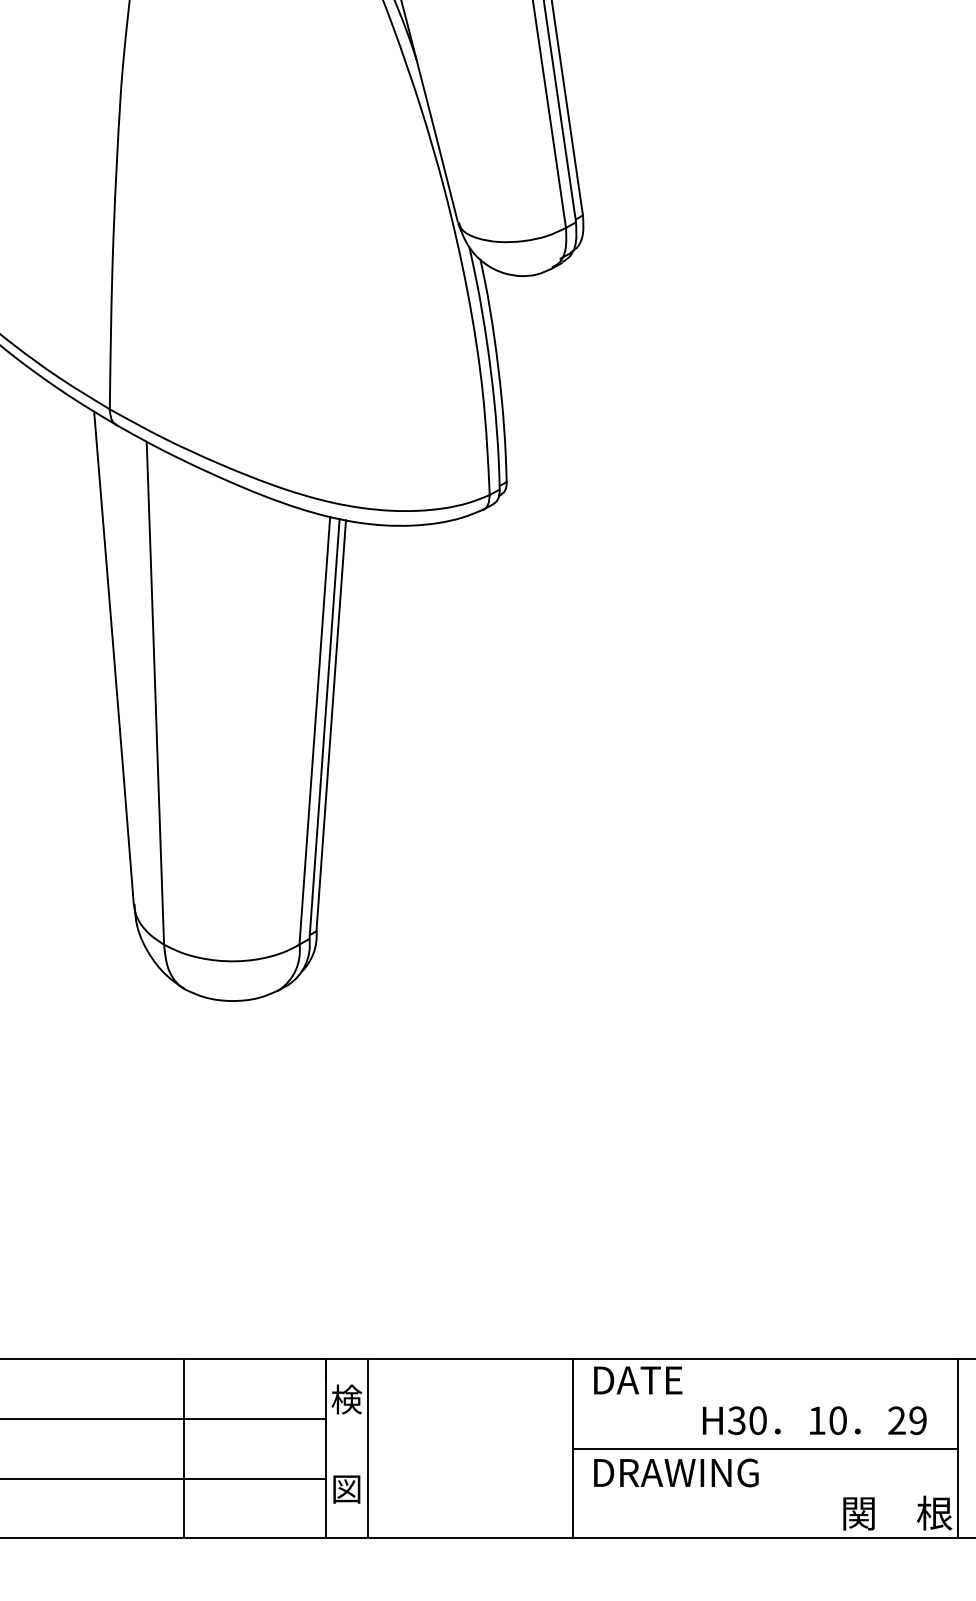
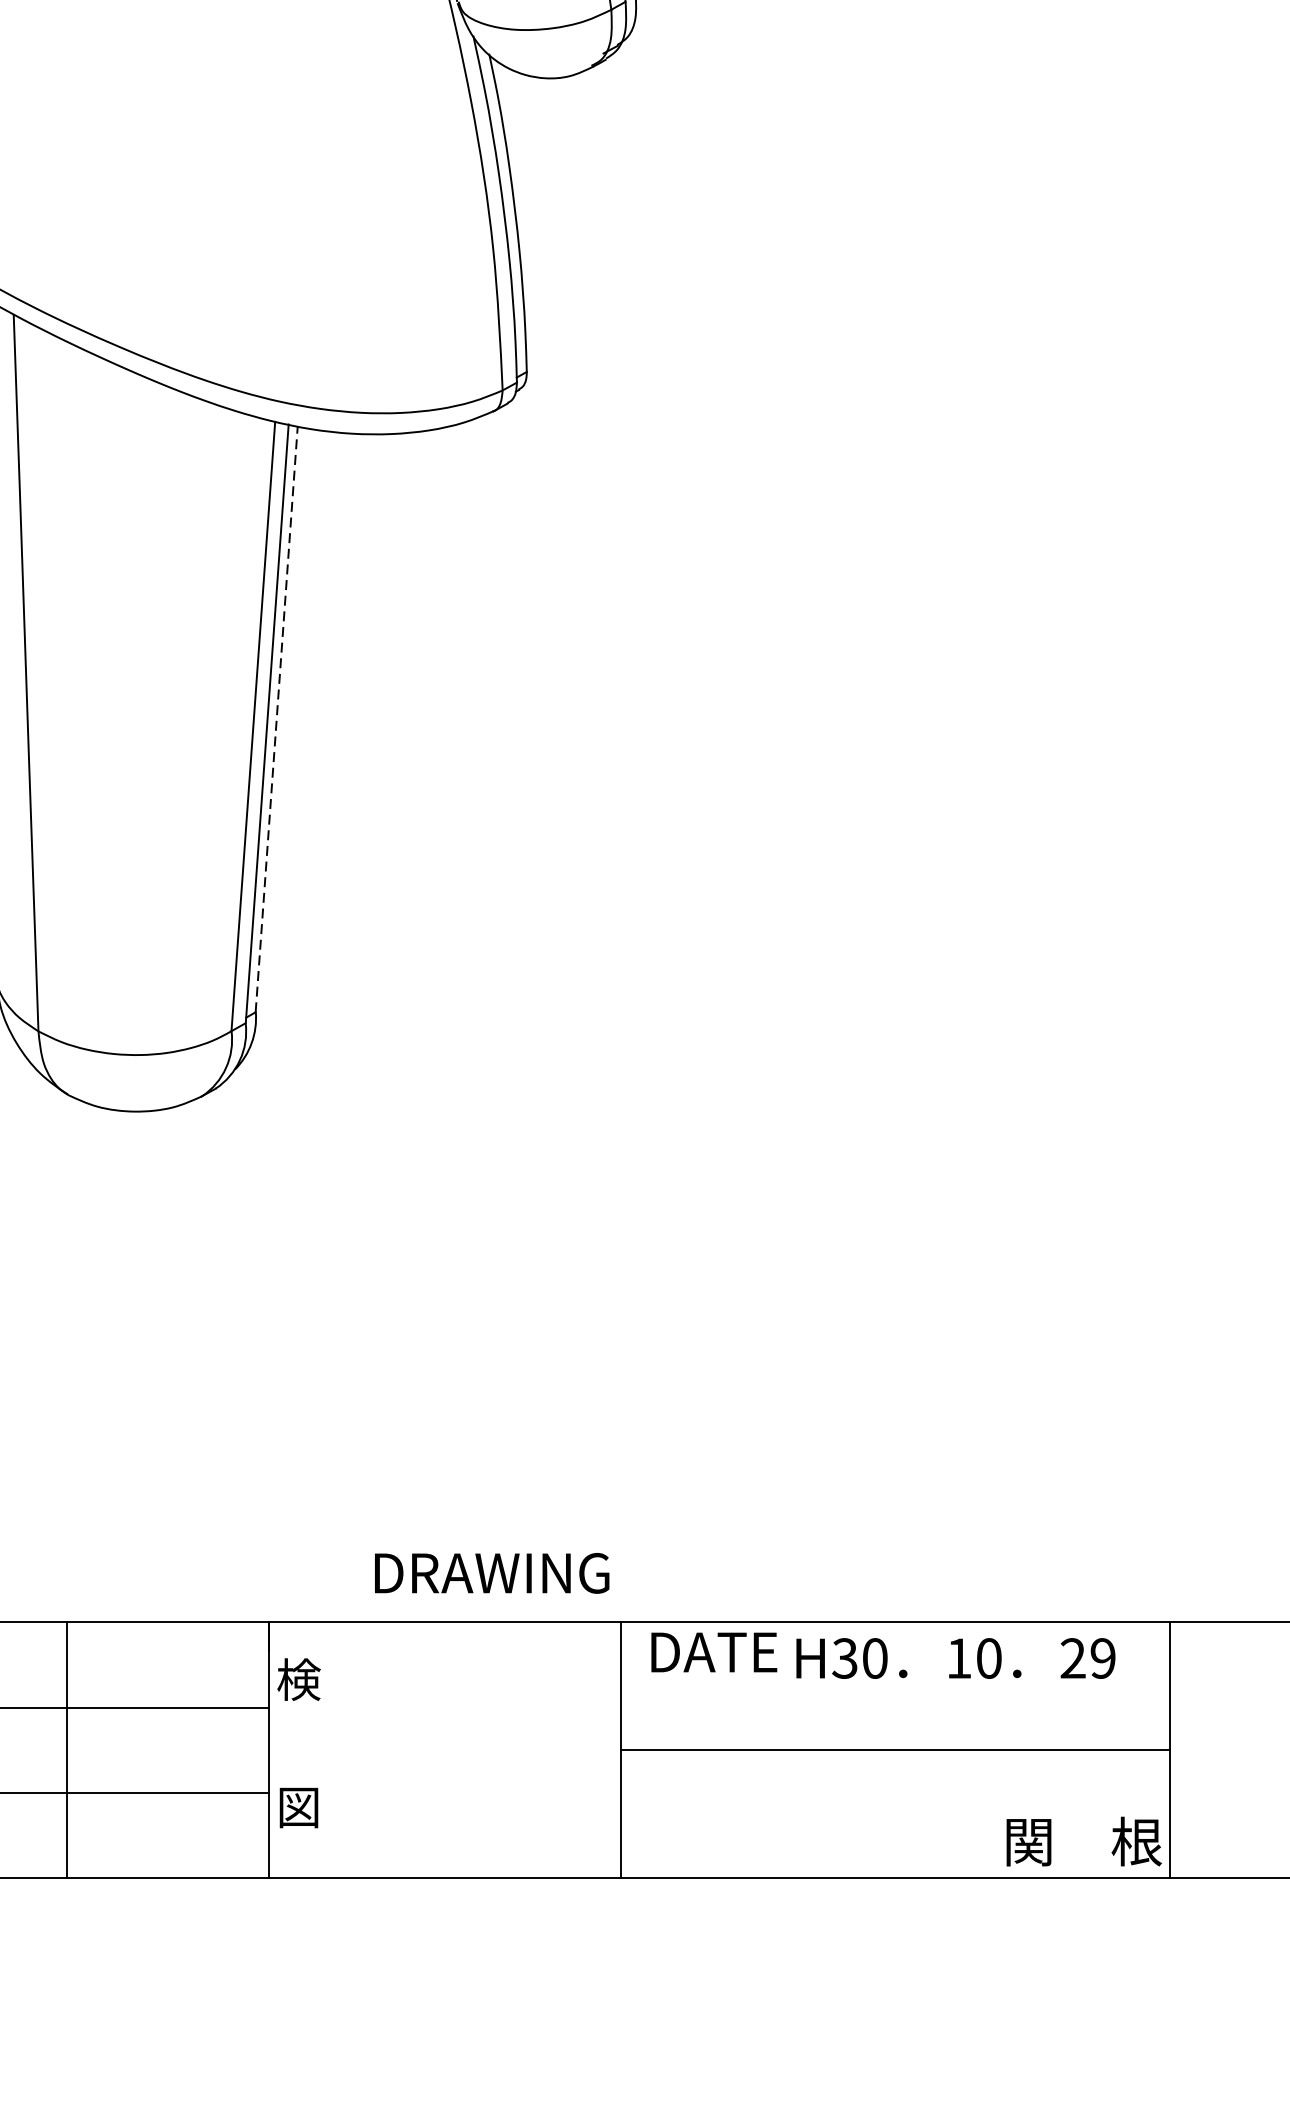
line: (331, 725) -> (277, 718), solid -> dashed
text: (814, 1420) -> (955, 1658), moved
line: (368, 1448) -> (329, 1749), removed
text: (676, 1472) -> (492, 1572), moved

